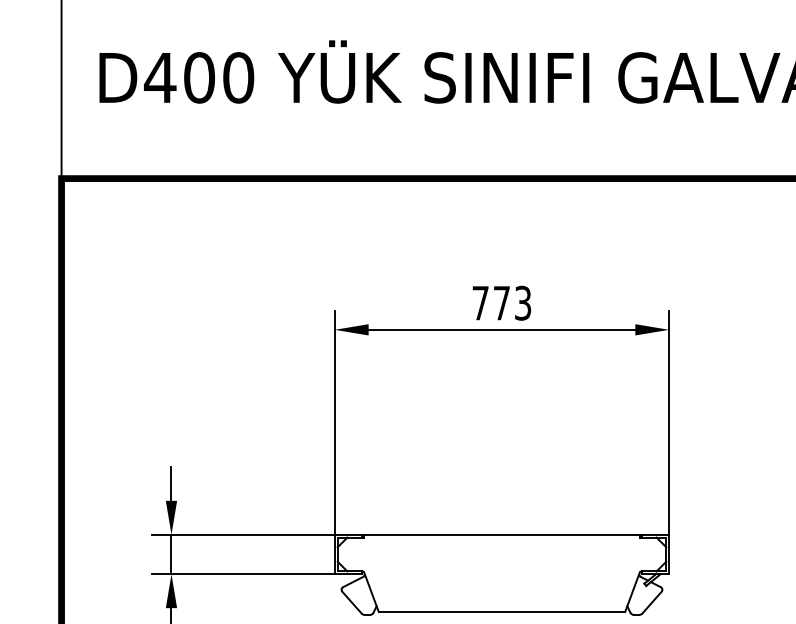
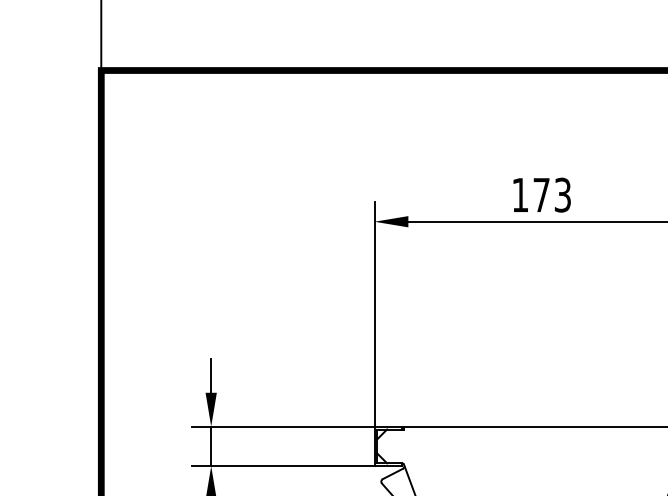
text: (480, 303) -> (520, 195), 773 -> 173

